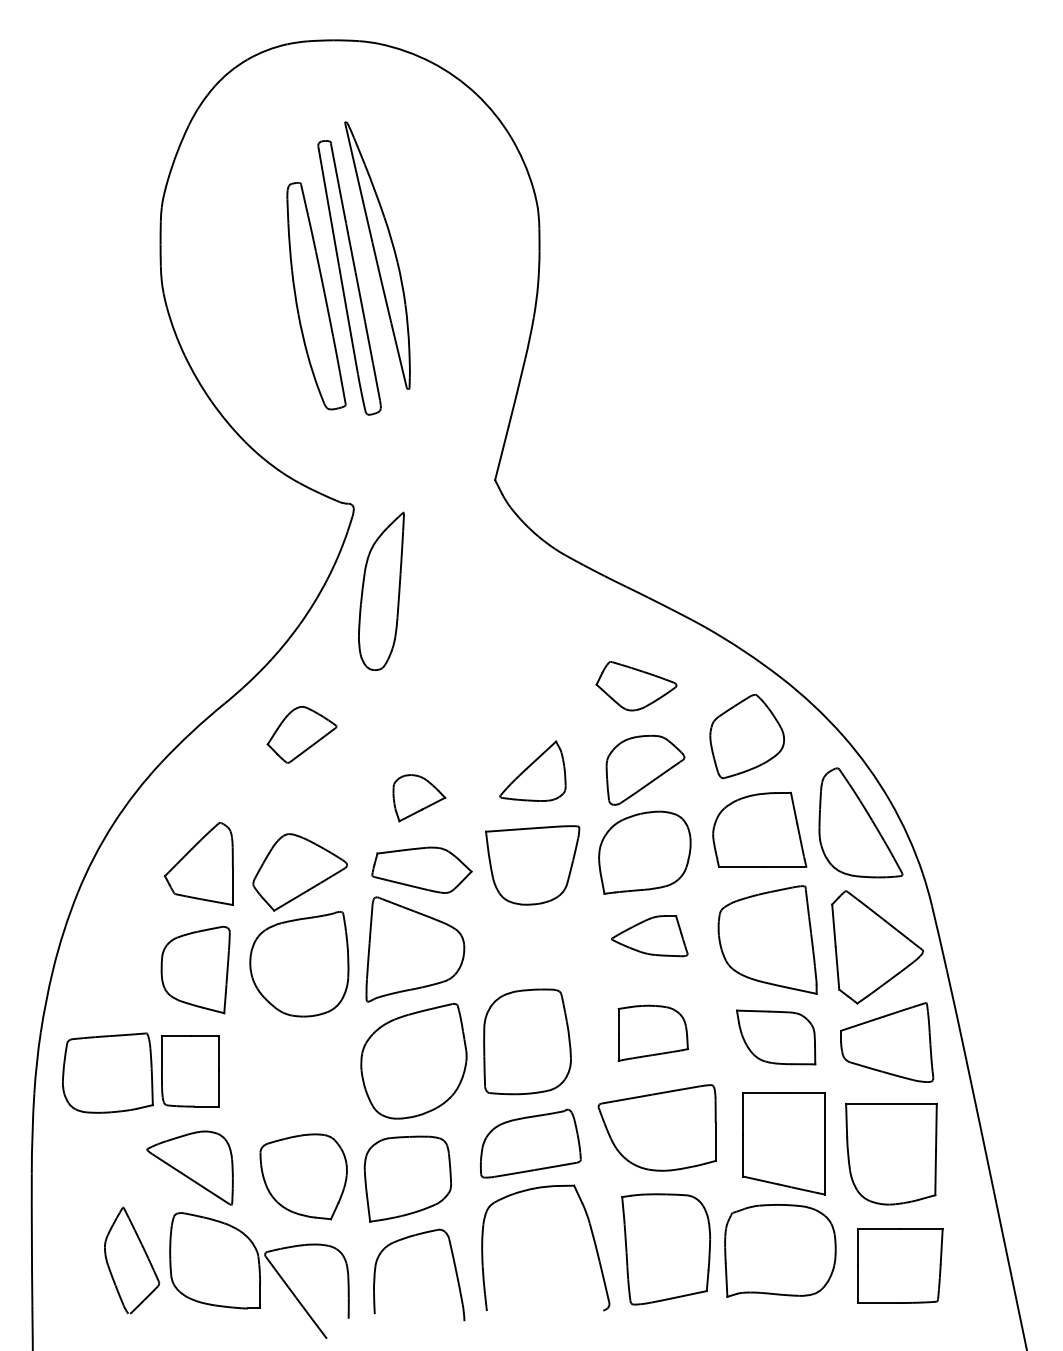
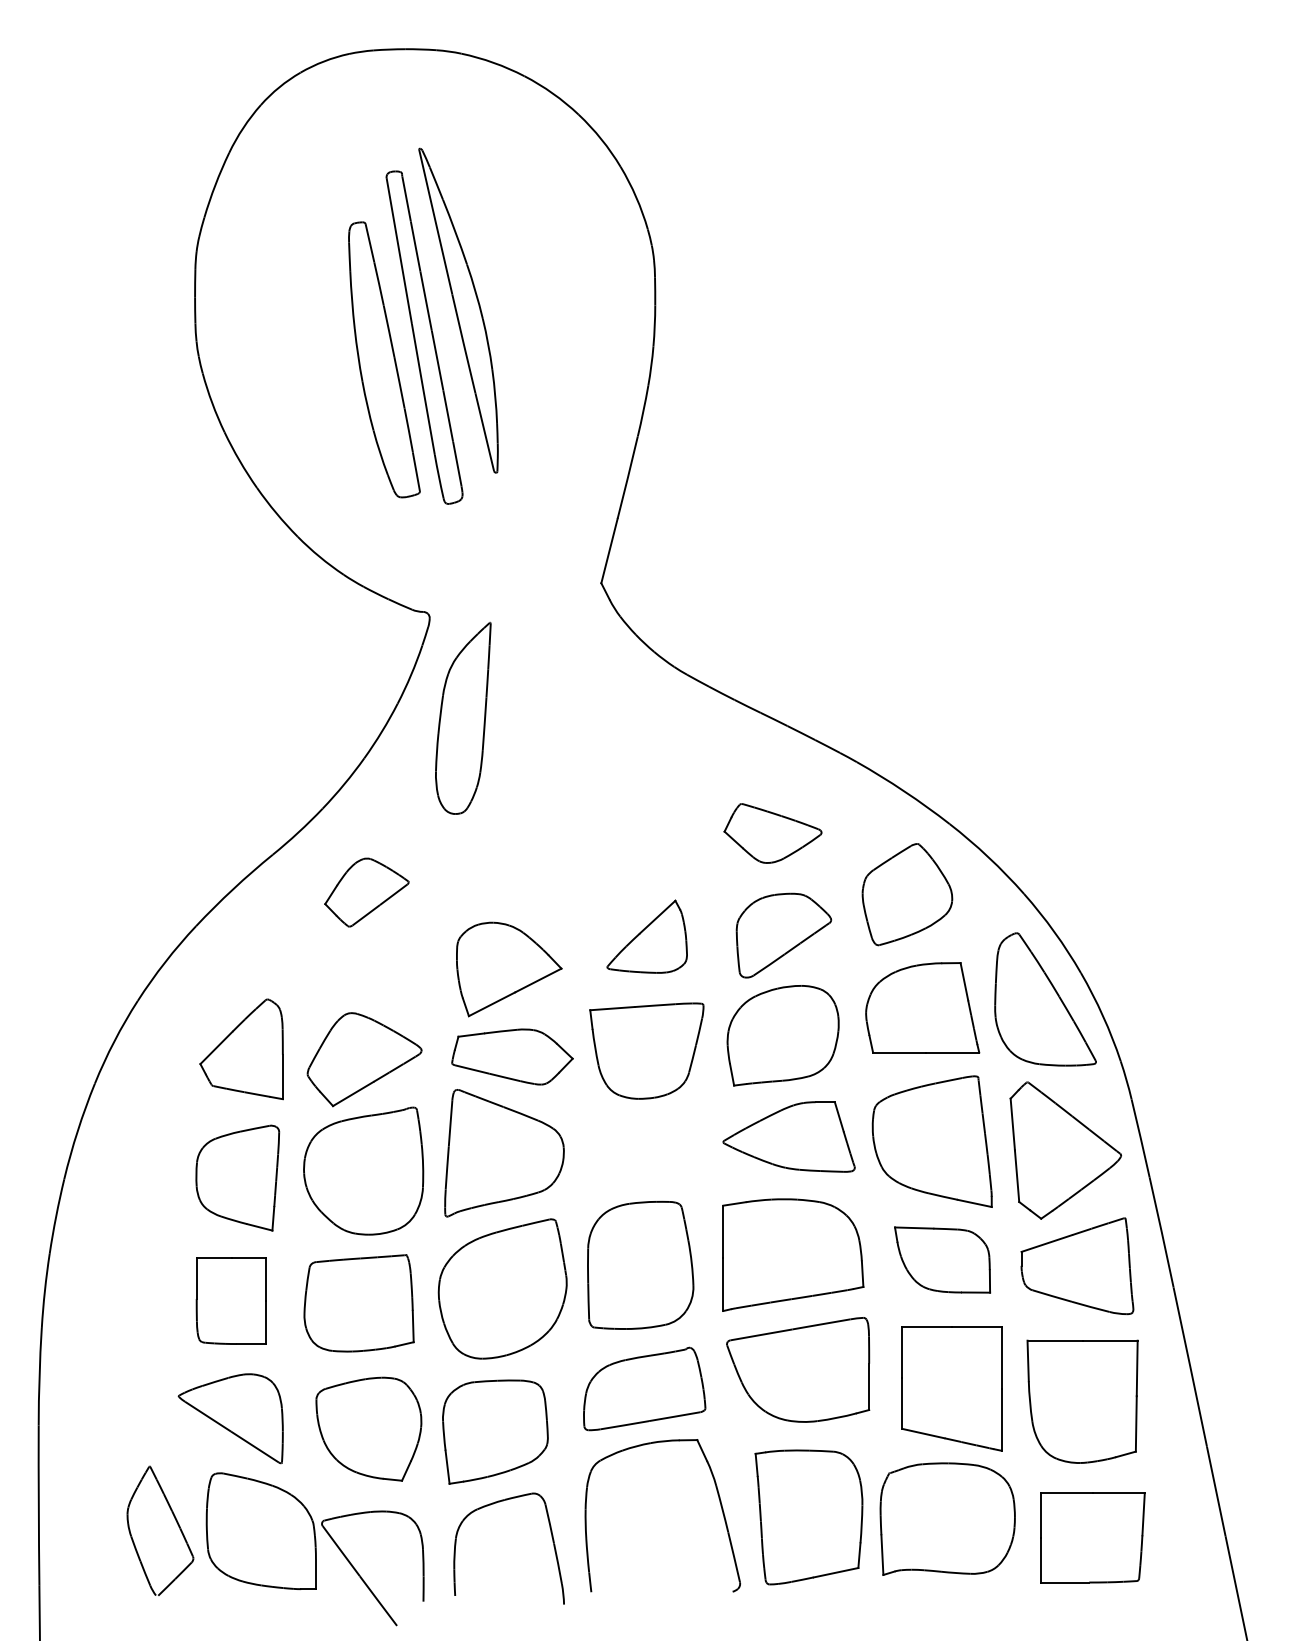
part: (419, 798) -> (509, 969), size x1.67
part: (649, 935) -> (788, 1136), size x1.43
part: (653, 1032) -> (793, 1254), size x1.67
part: (107, 1073) -> (358, 1303), moved

